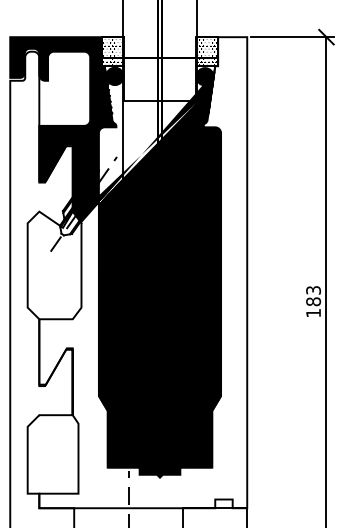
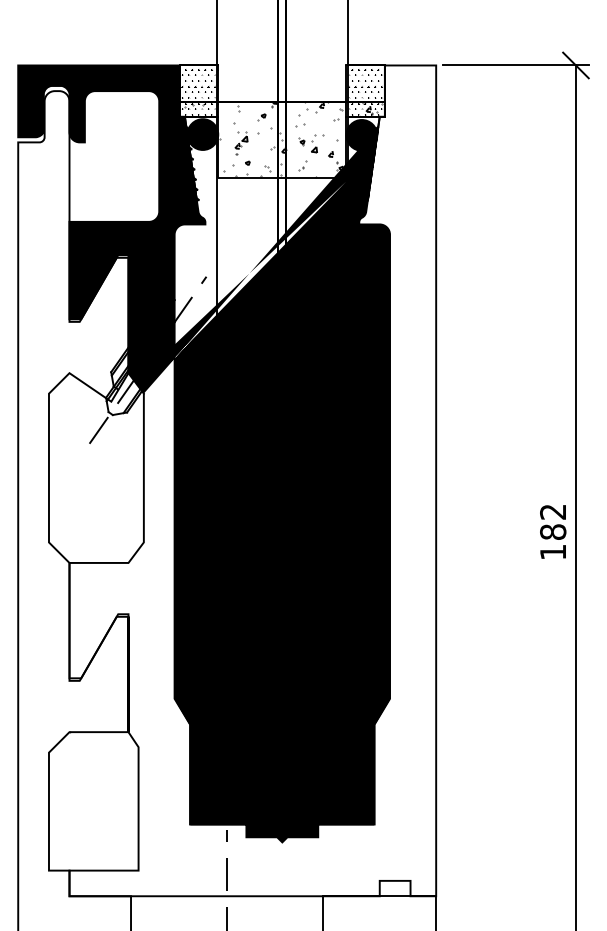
hatch: (160, 78) -> (283, 138), added
text: (313, 290) -> (553, 512), 183 -> 182

